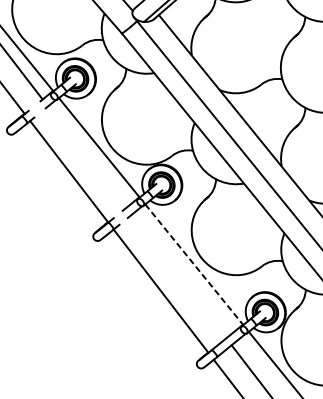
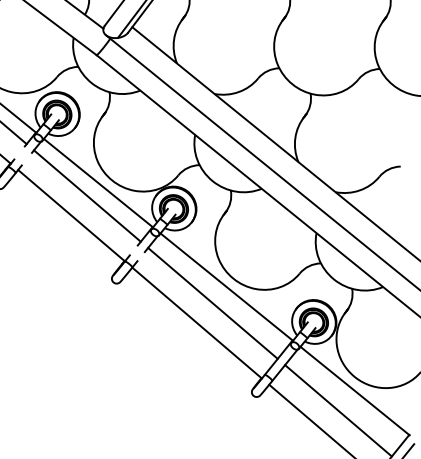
line: (87, 156) -> (87, 195), added
line: (194, 265) -> (227, 287), dashed -> solid
line: (178, 276) -> (212, 303), added

